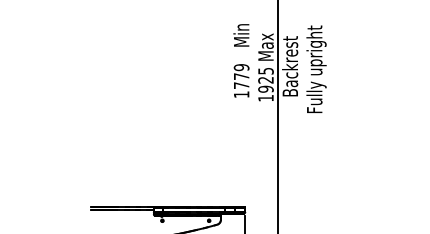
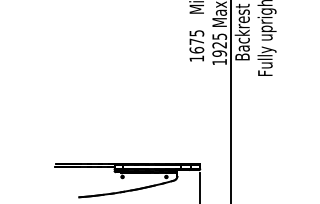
text: (241, 76) -> (196, 41), 1779 -> 1675

